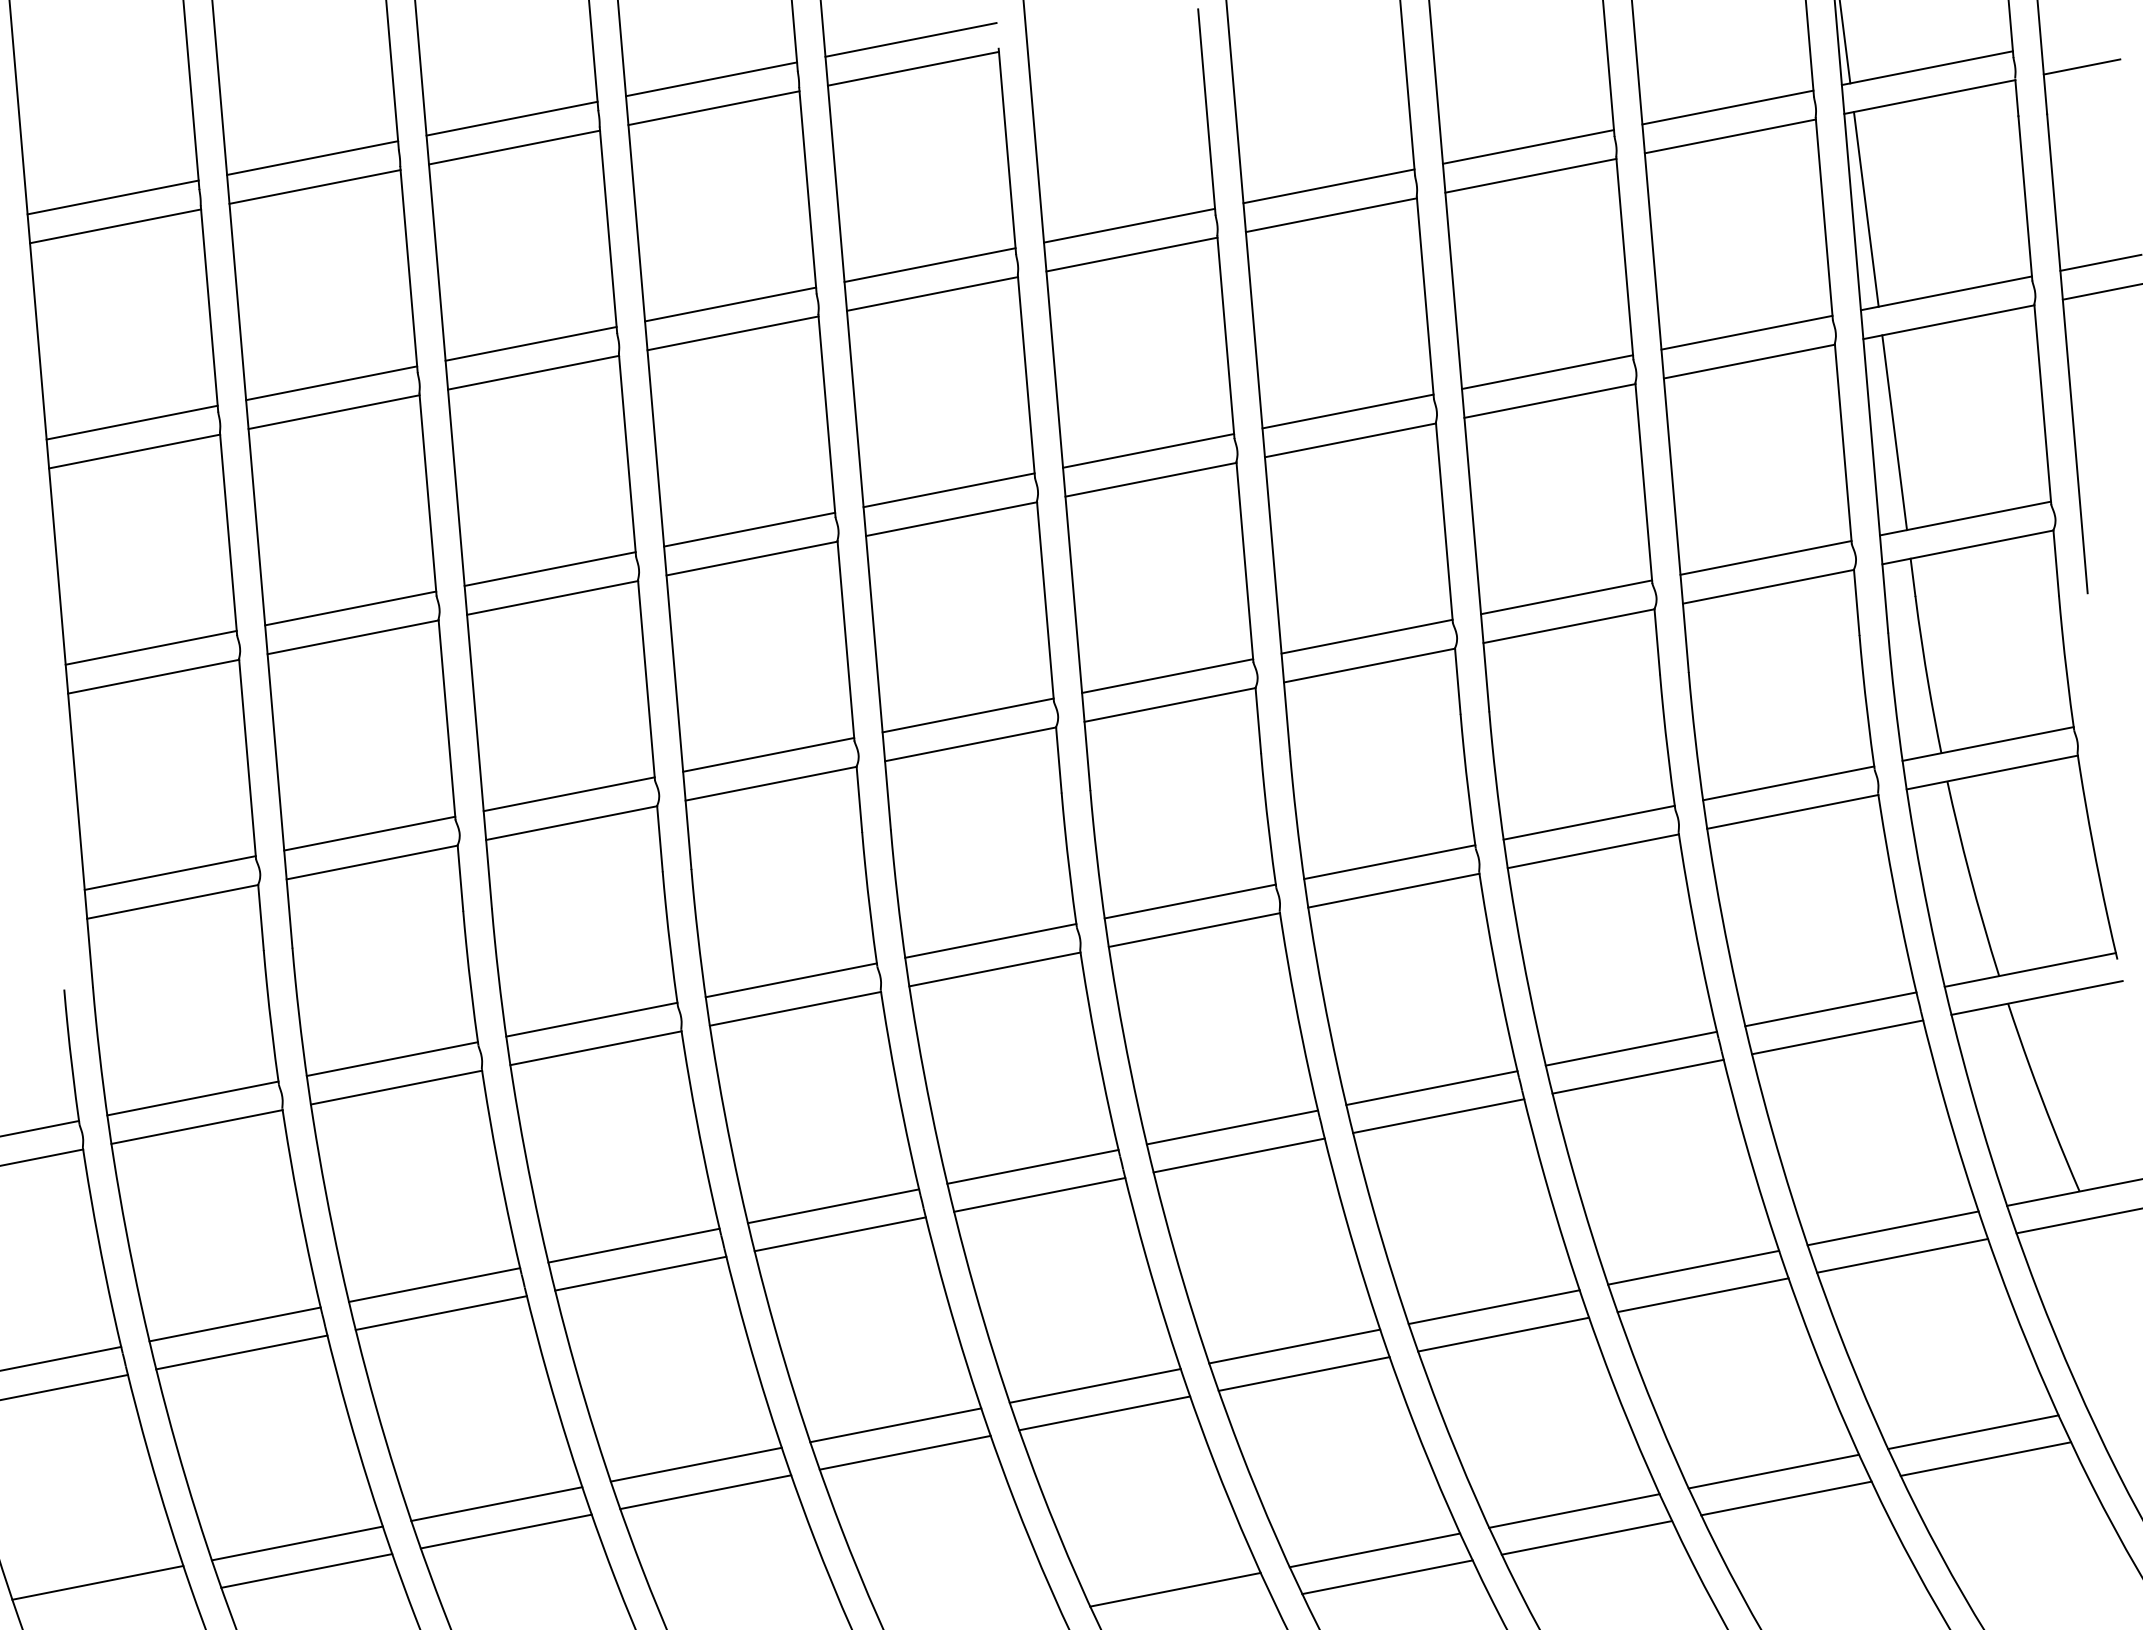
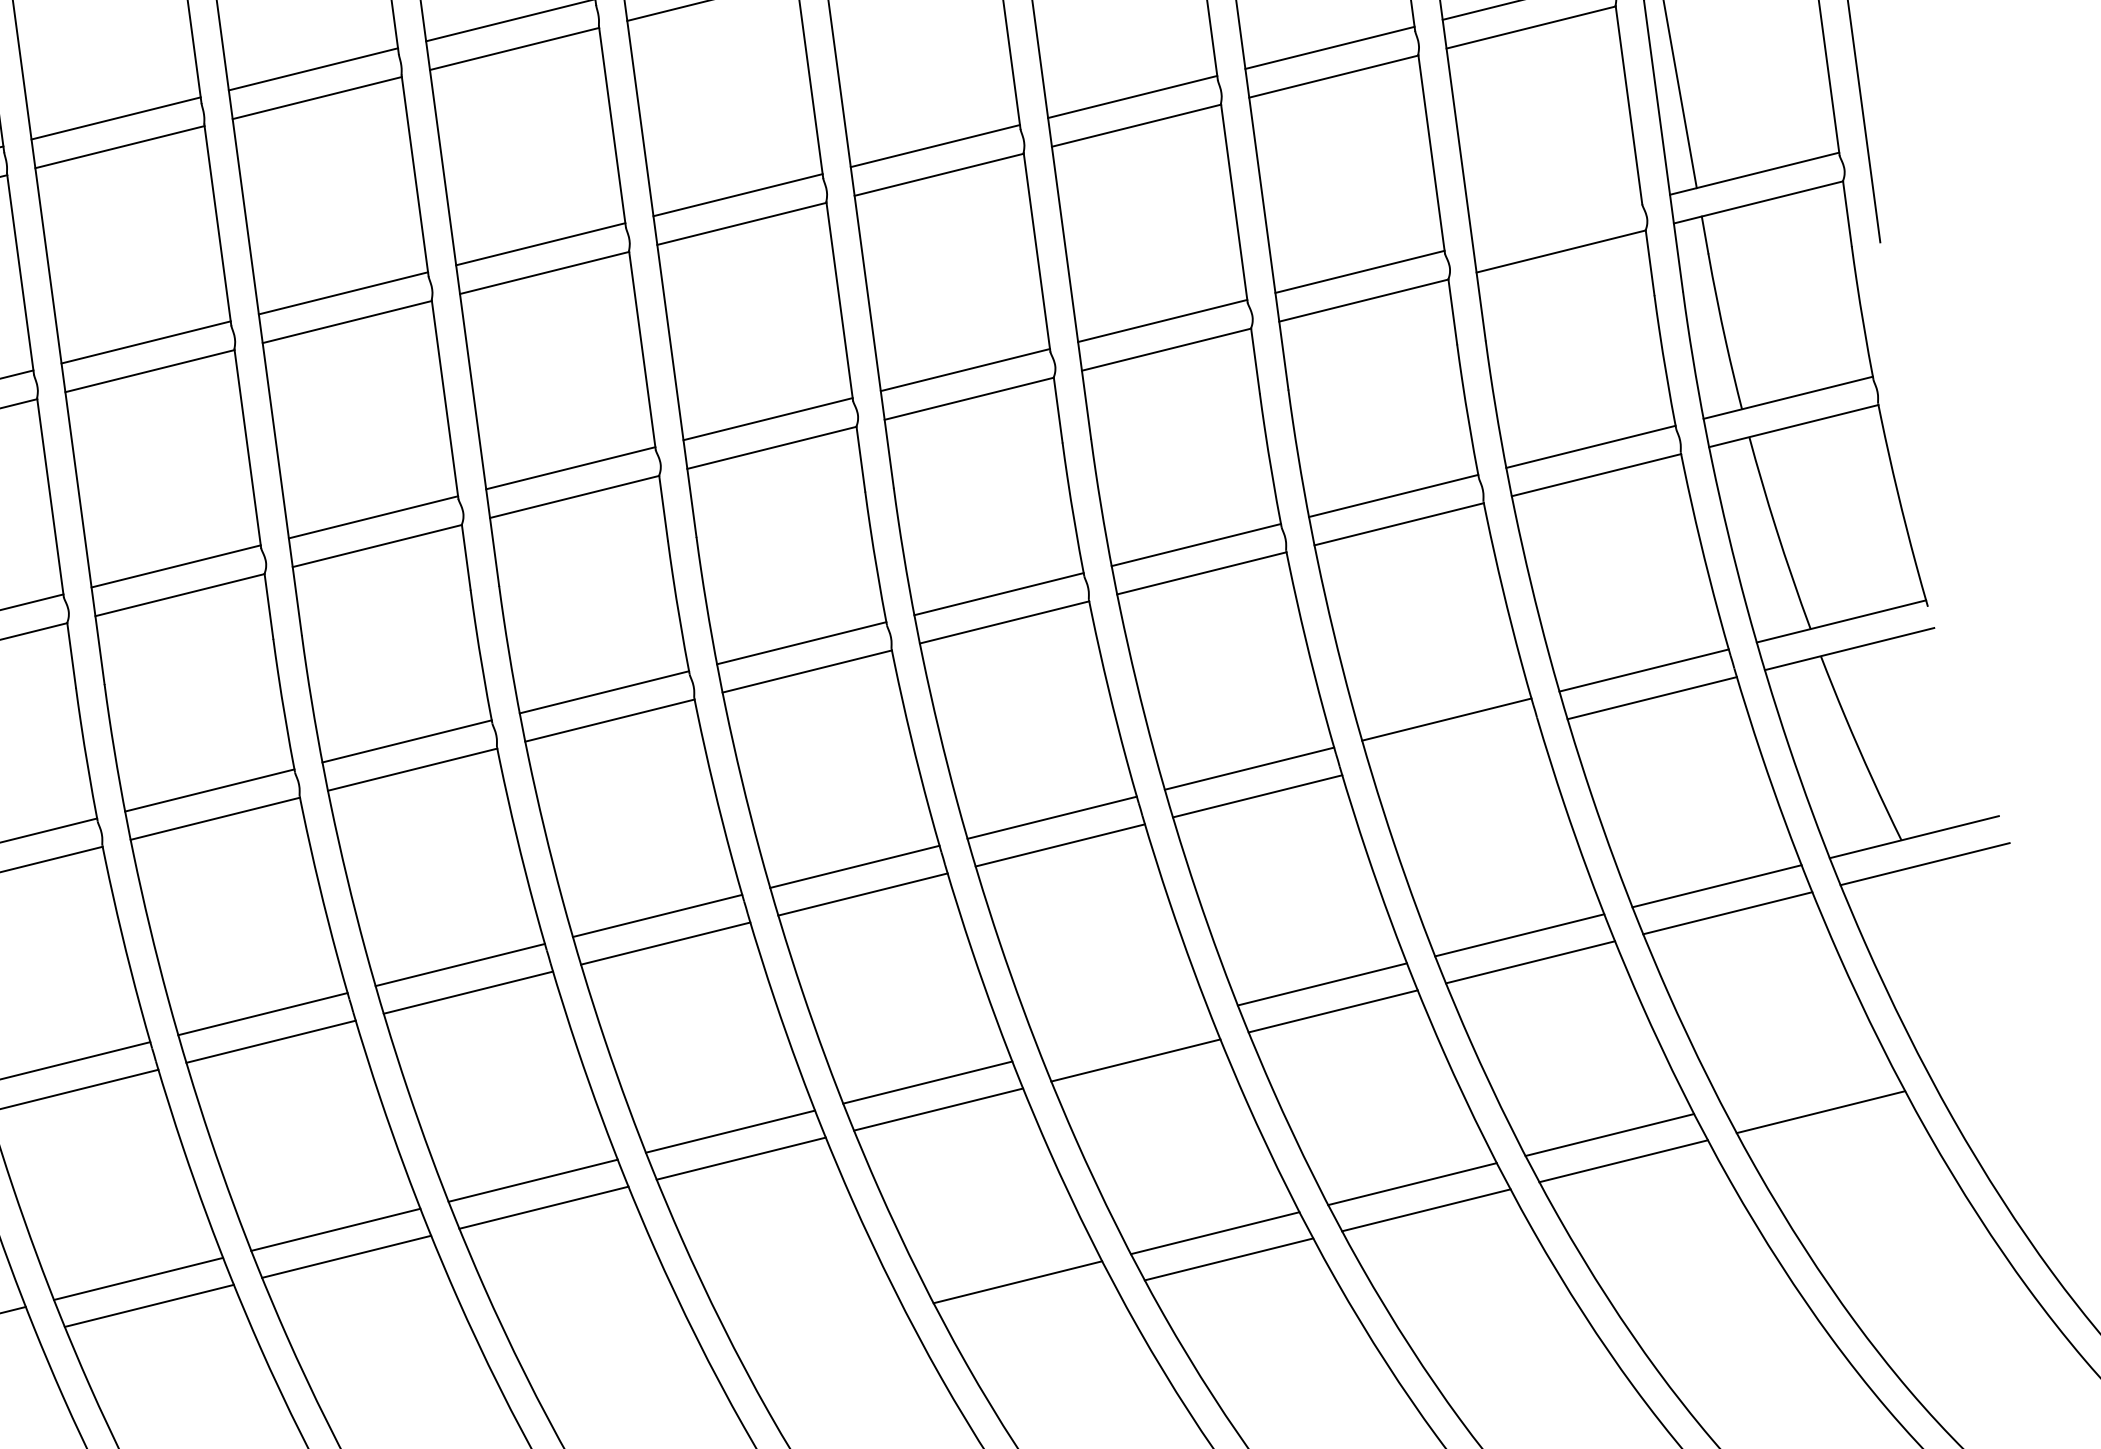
line: (1765, 557) -> (1556, 222), removed
line: (1637, 1076) -> (1454, 747), removed
line: (1294, 1346) -> (1124, 1033), removed
line: (1973, 1432) -> (1807, 1086), removed

